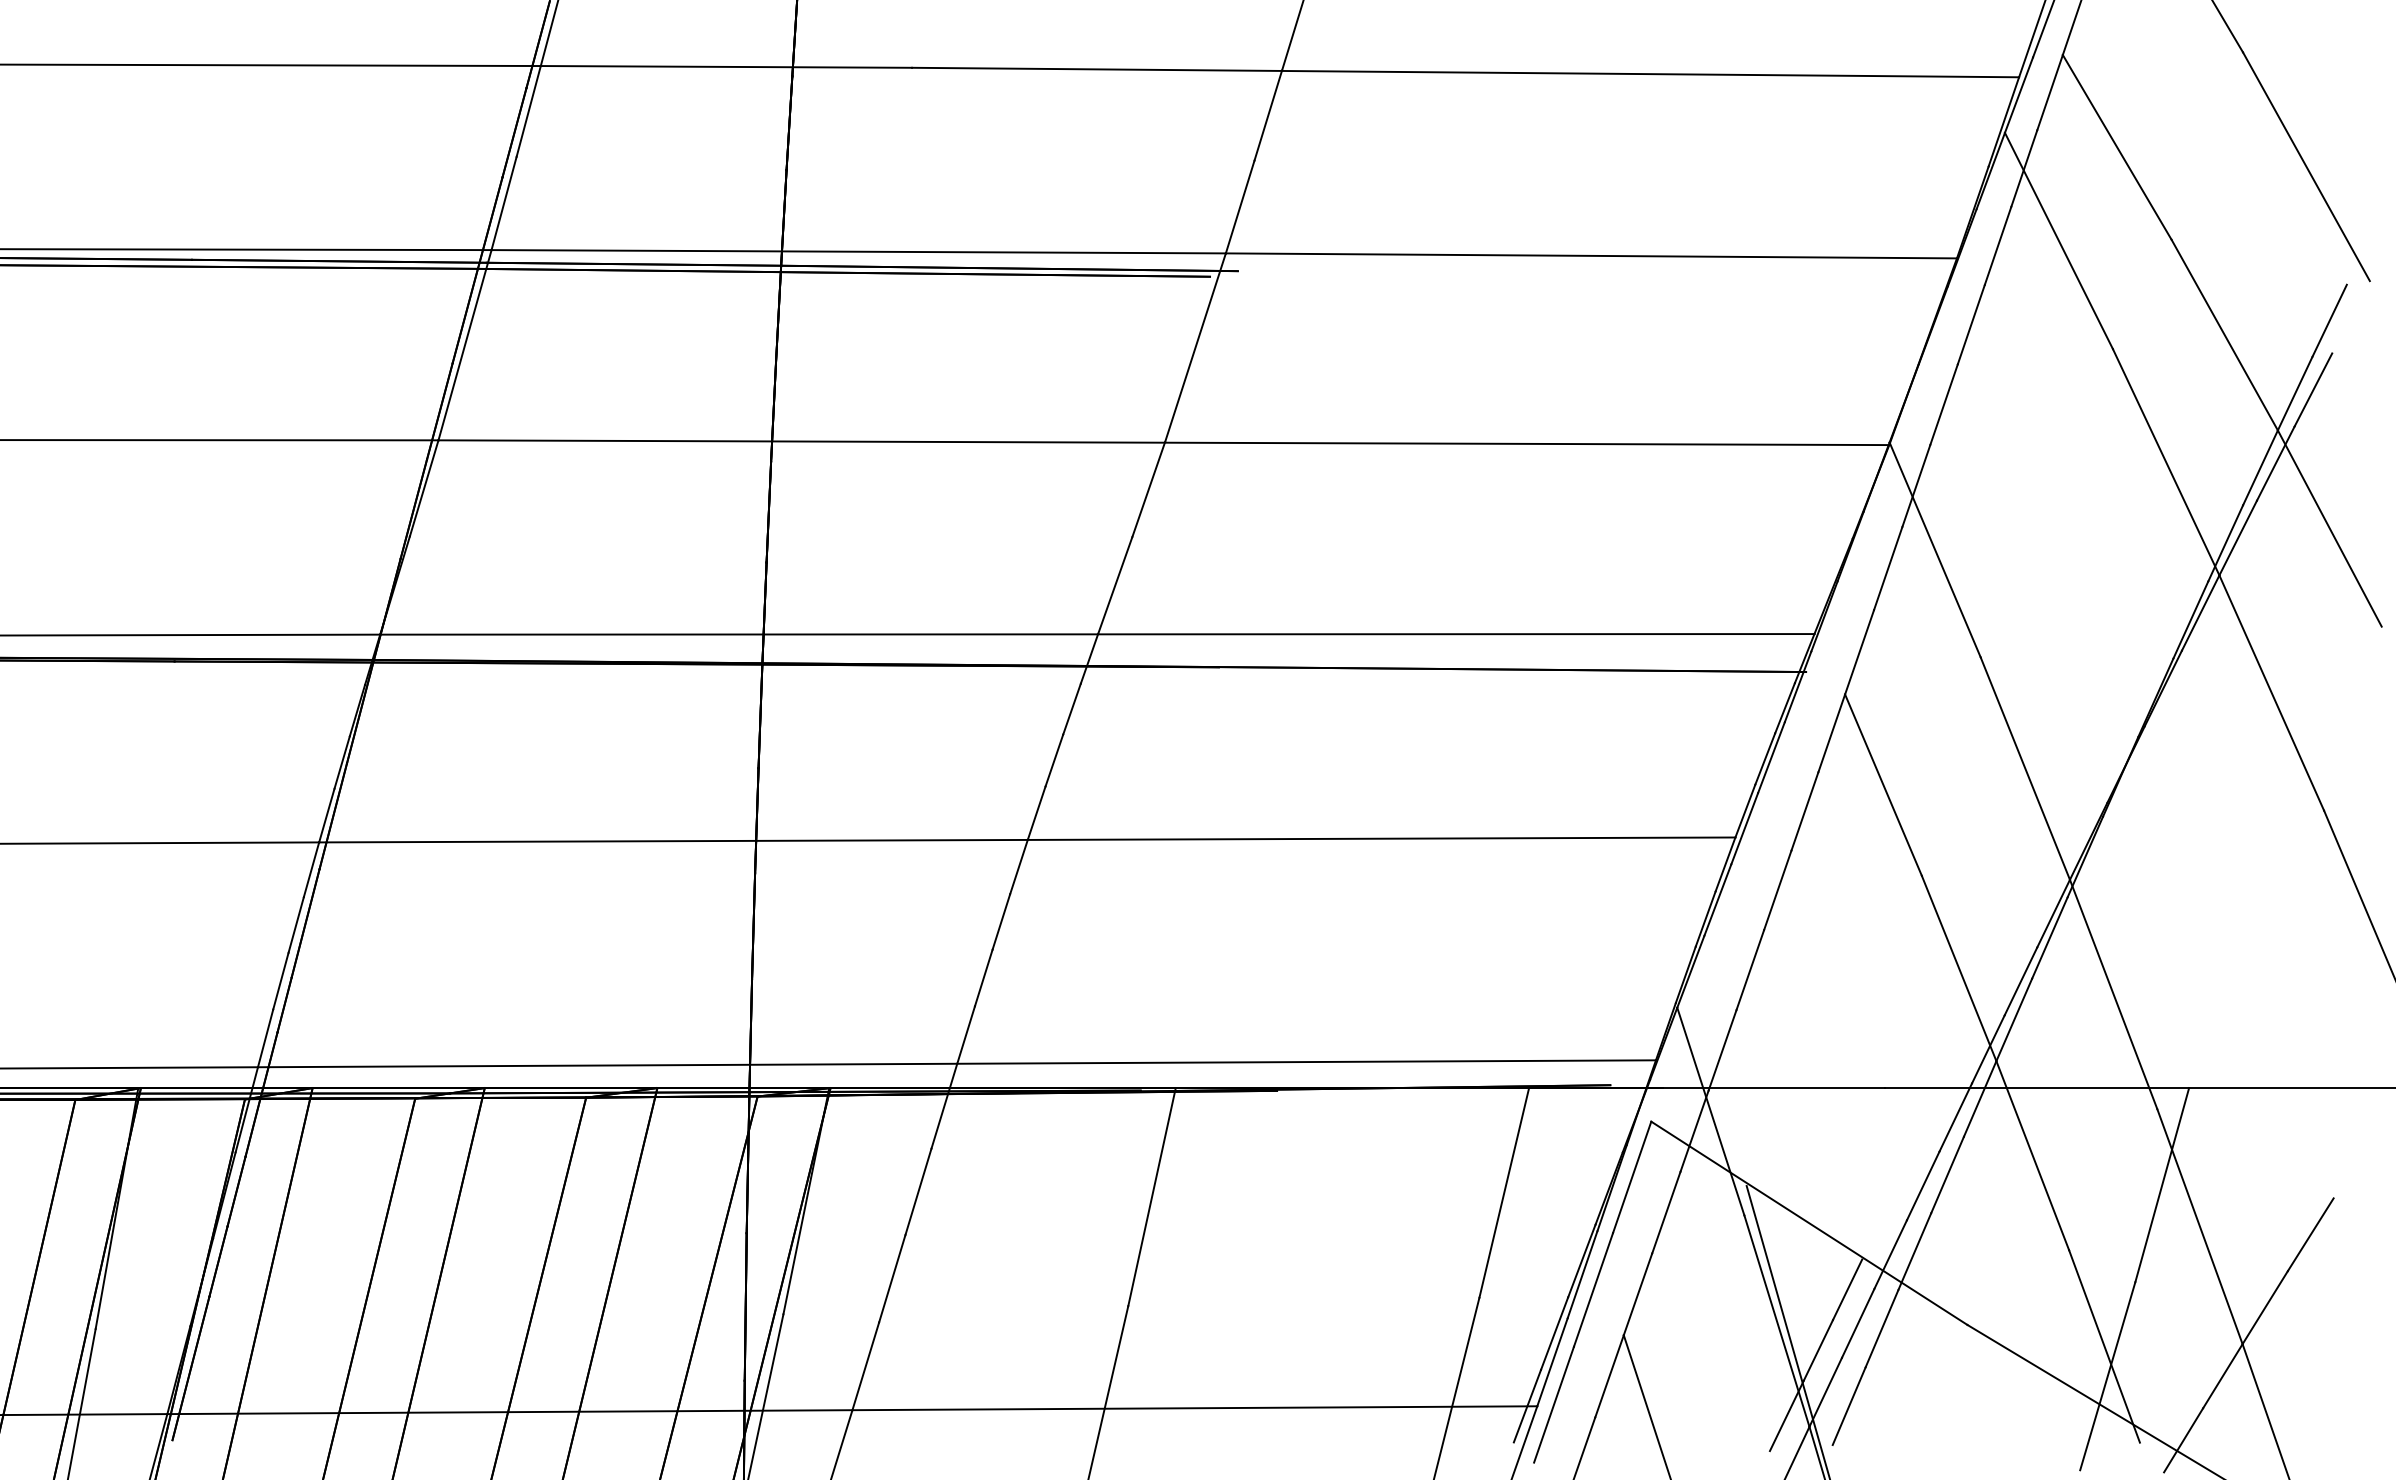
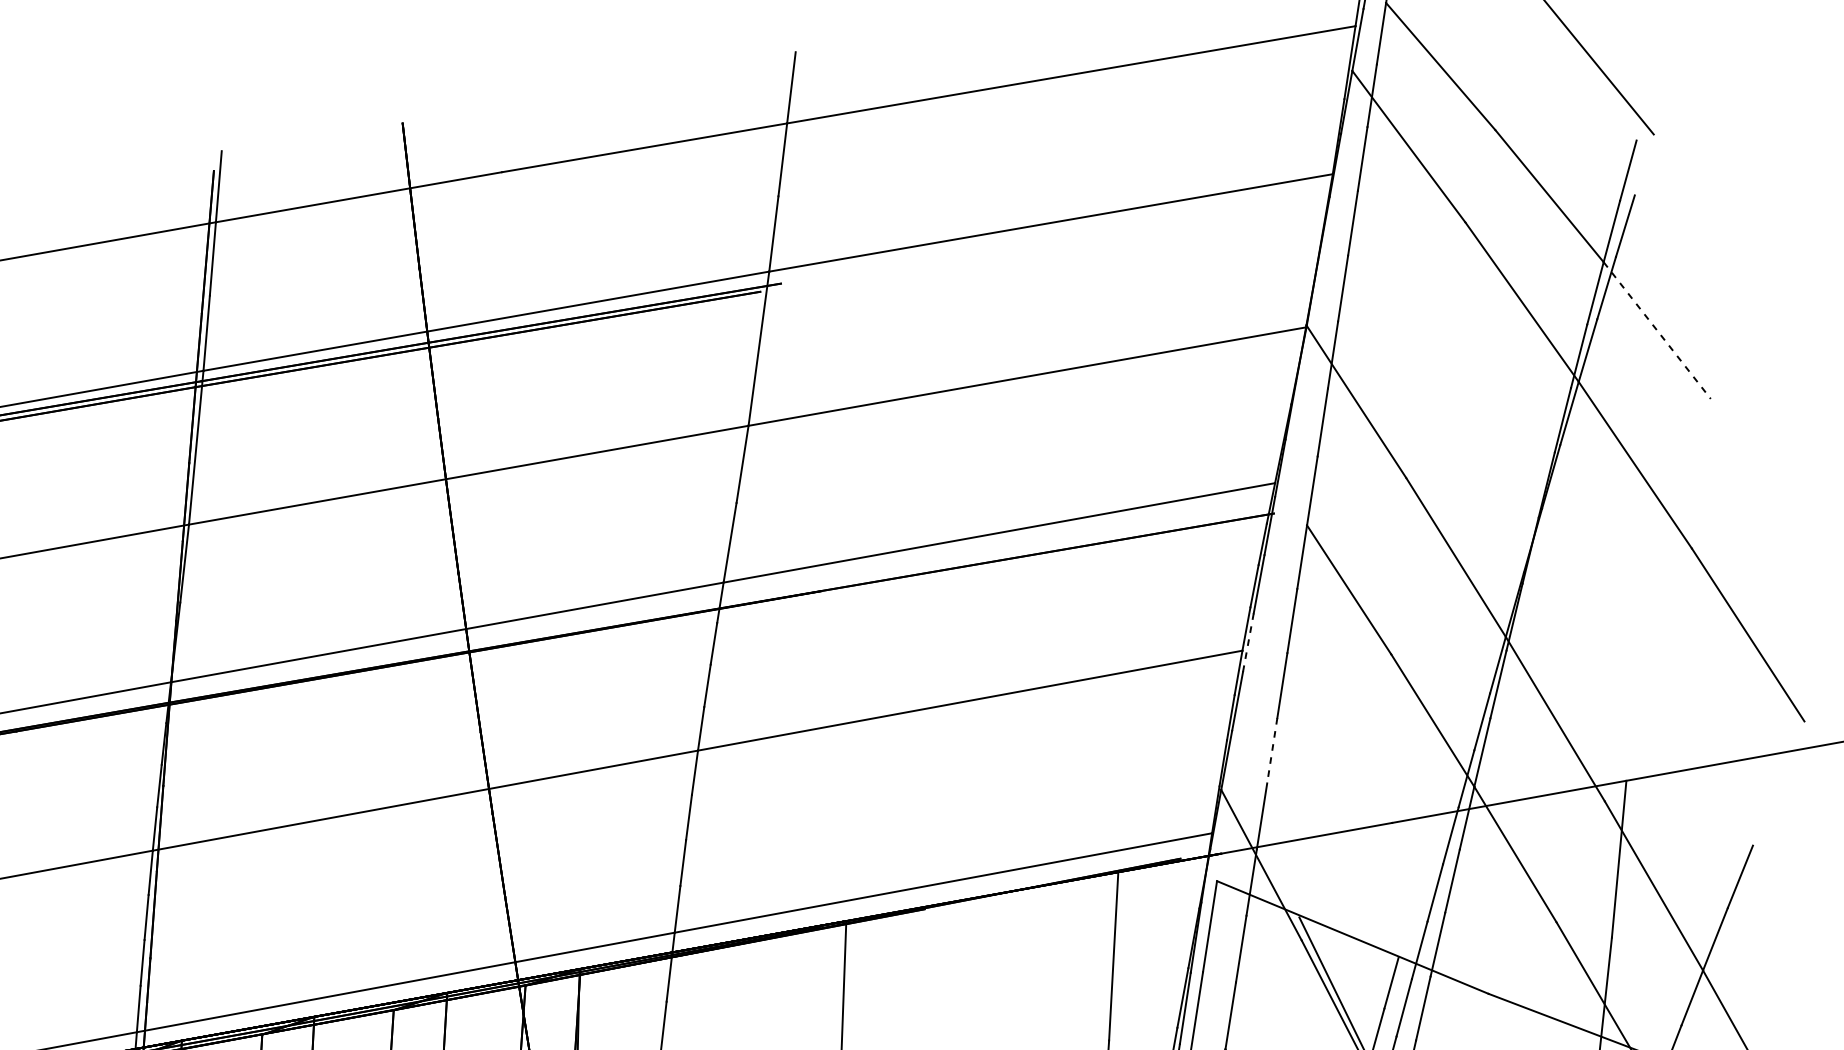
line: (2330, 529) -> (1657, 331), solid -> dashed
line: (1744, 828) -> (1248, 642), solid -> dashed
line: (1750, 970) -> (1272, 751), solid -> dashed

